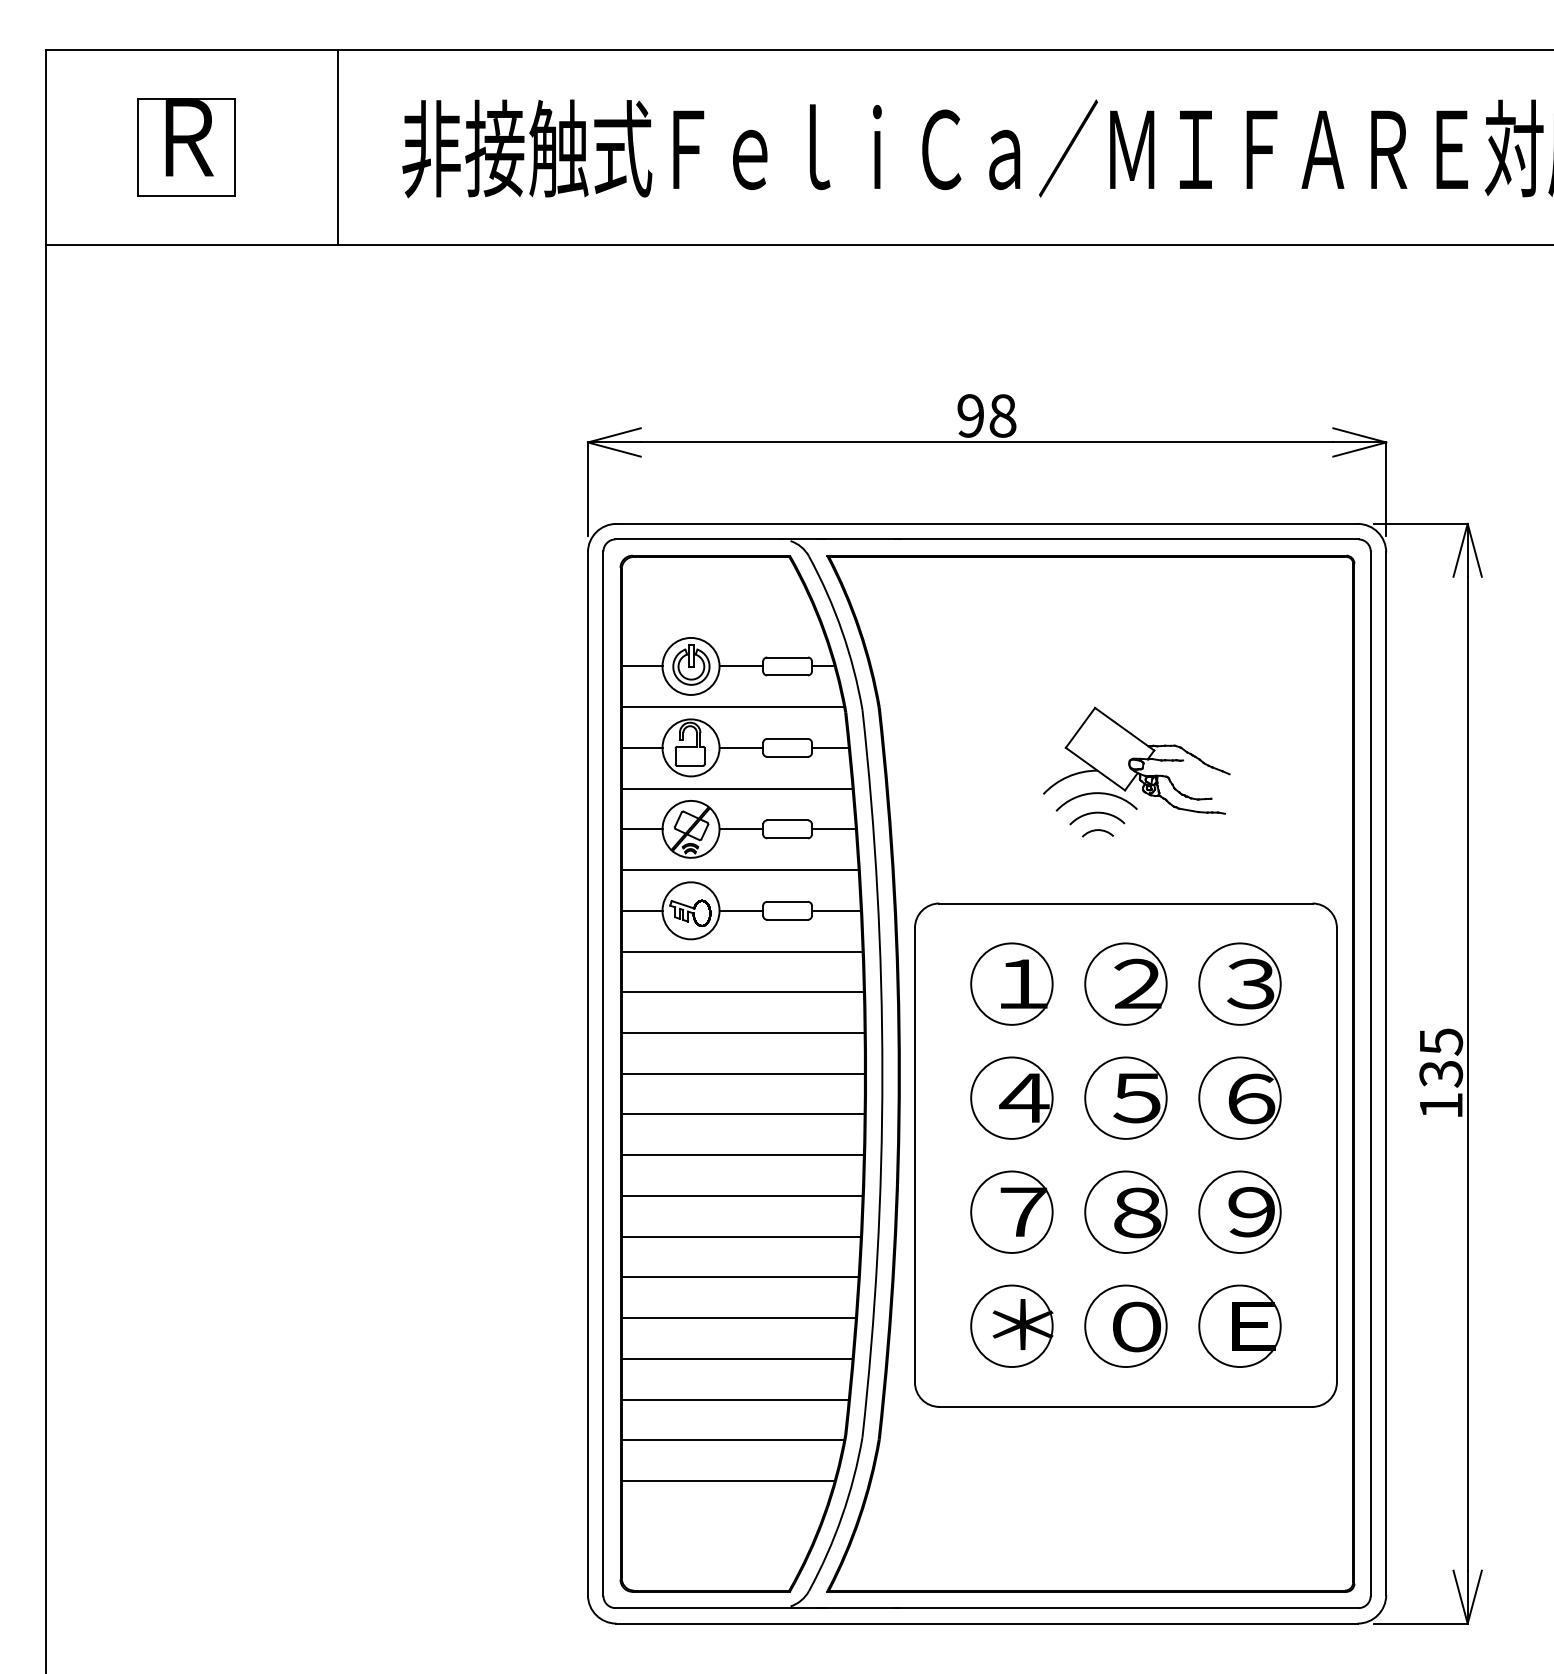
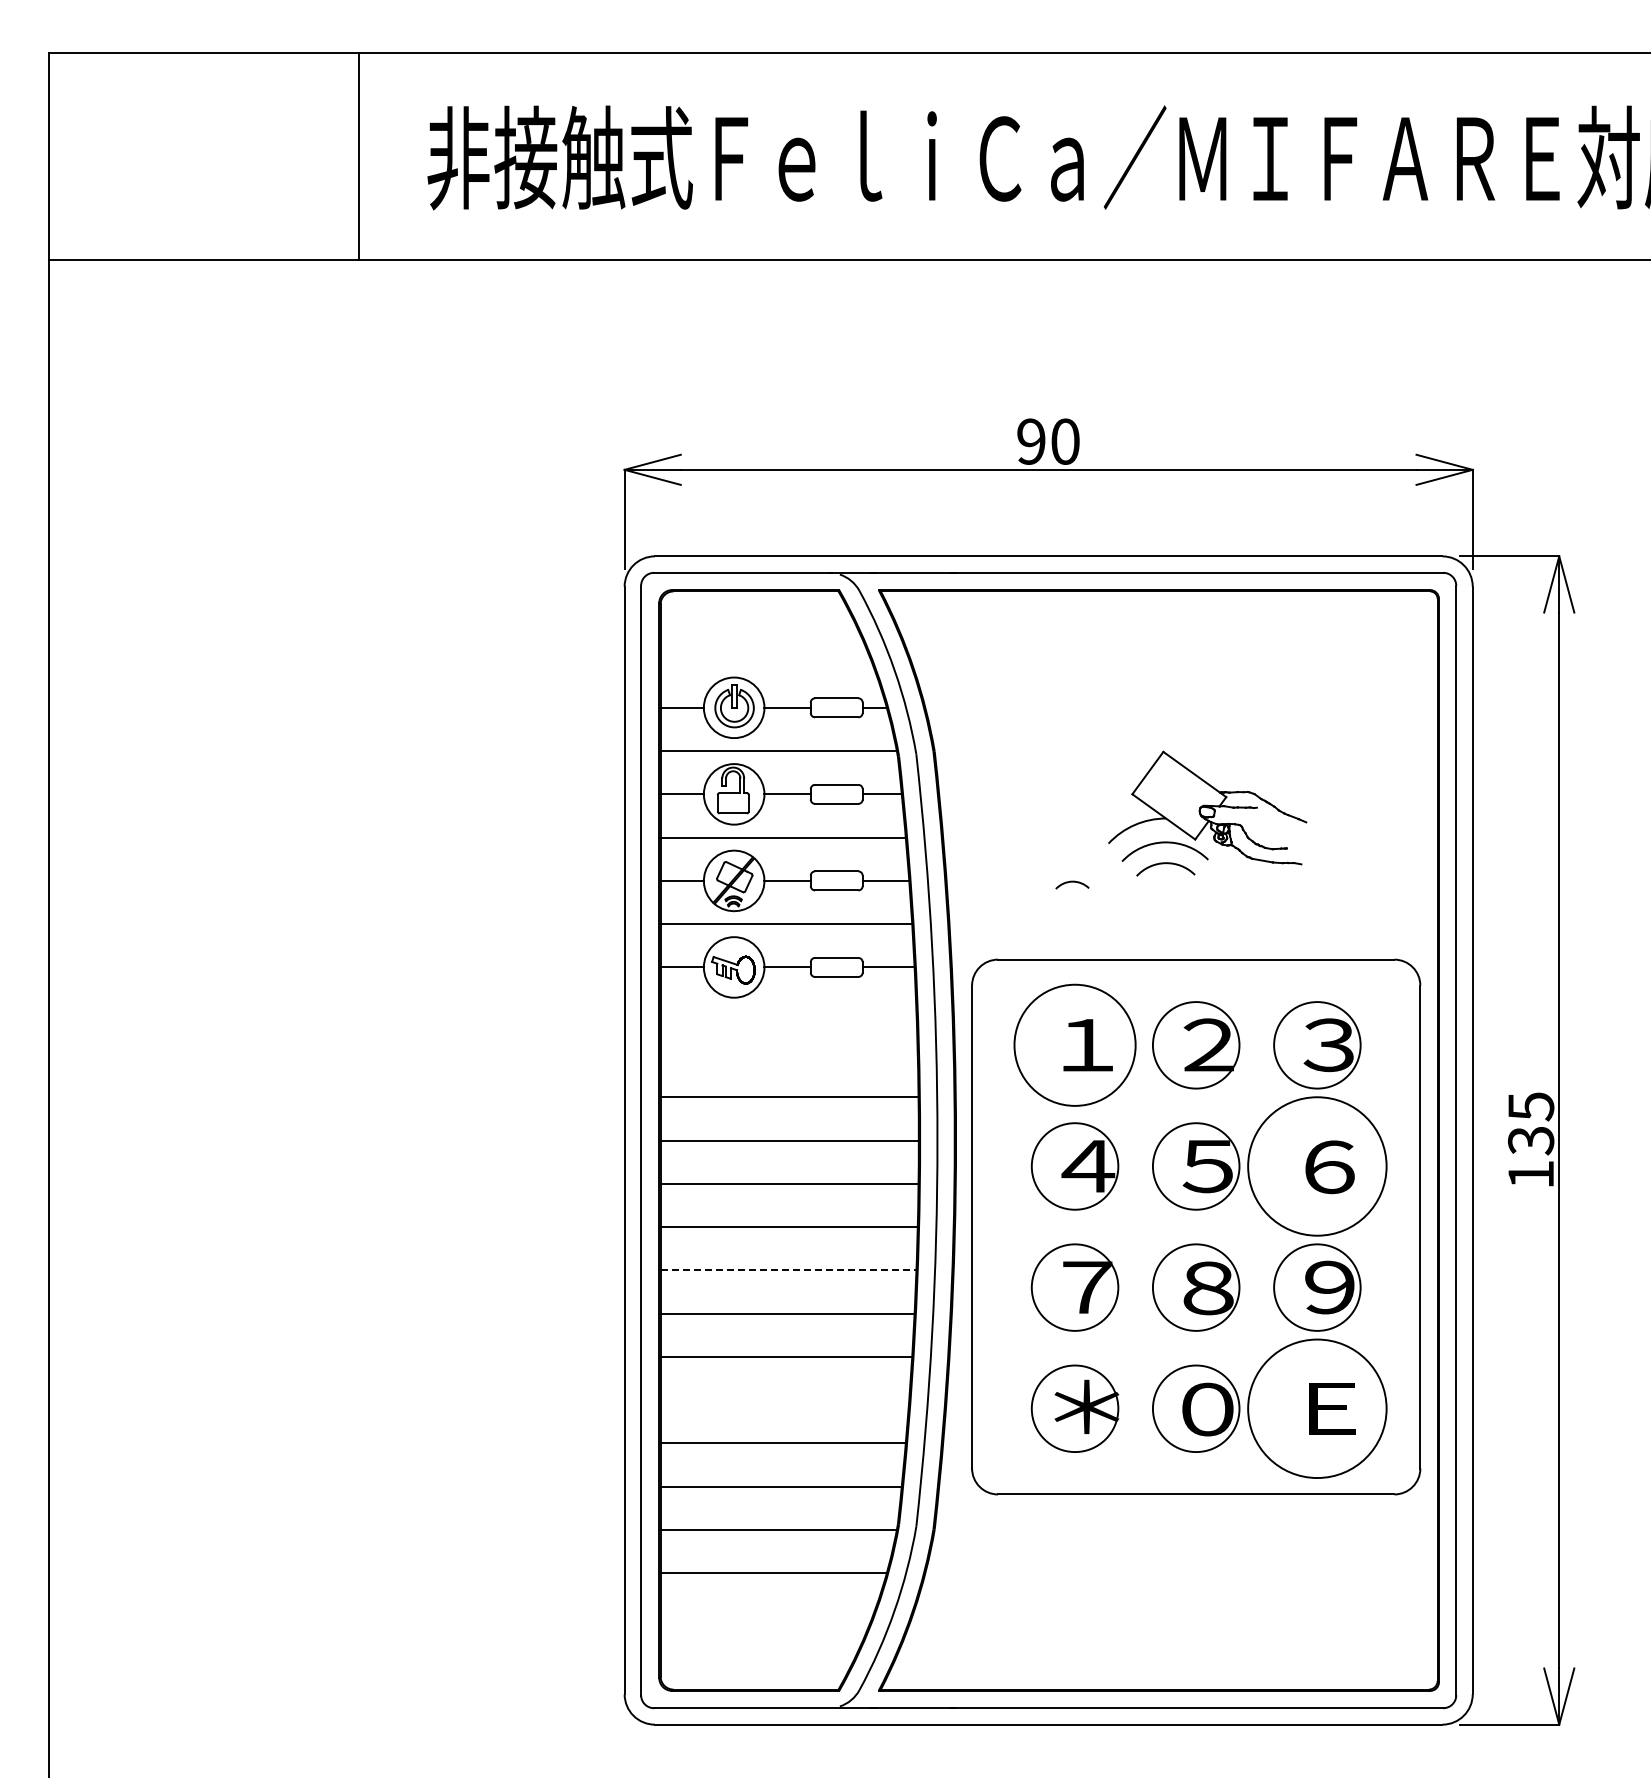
part: (186, 147) -> (198, 156), removed
text: (1002, 415) -> (1065, 441), 98 -> 90
arc: (1097, 830) -> (1072, 882), moved
line: (742, 951) -> (788, 1010), removed
circle: (1011, 984) -> (1074, 1045), size x1.4
line: (742, 991) -> (788, 1053), removed
circle: (1240, 1098) -> (1317, 1166), size x1.6
line: (742, 1196) -> (788, 1270), solid -> dashed
line: (738, 1318) -> (784, 1400), removed
circle: (1240, 1326) -> (1317, 1408), size x1.6

